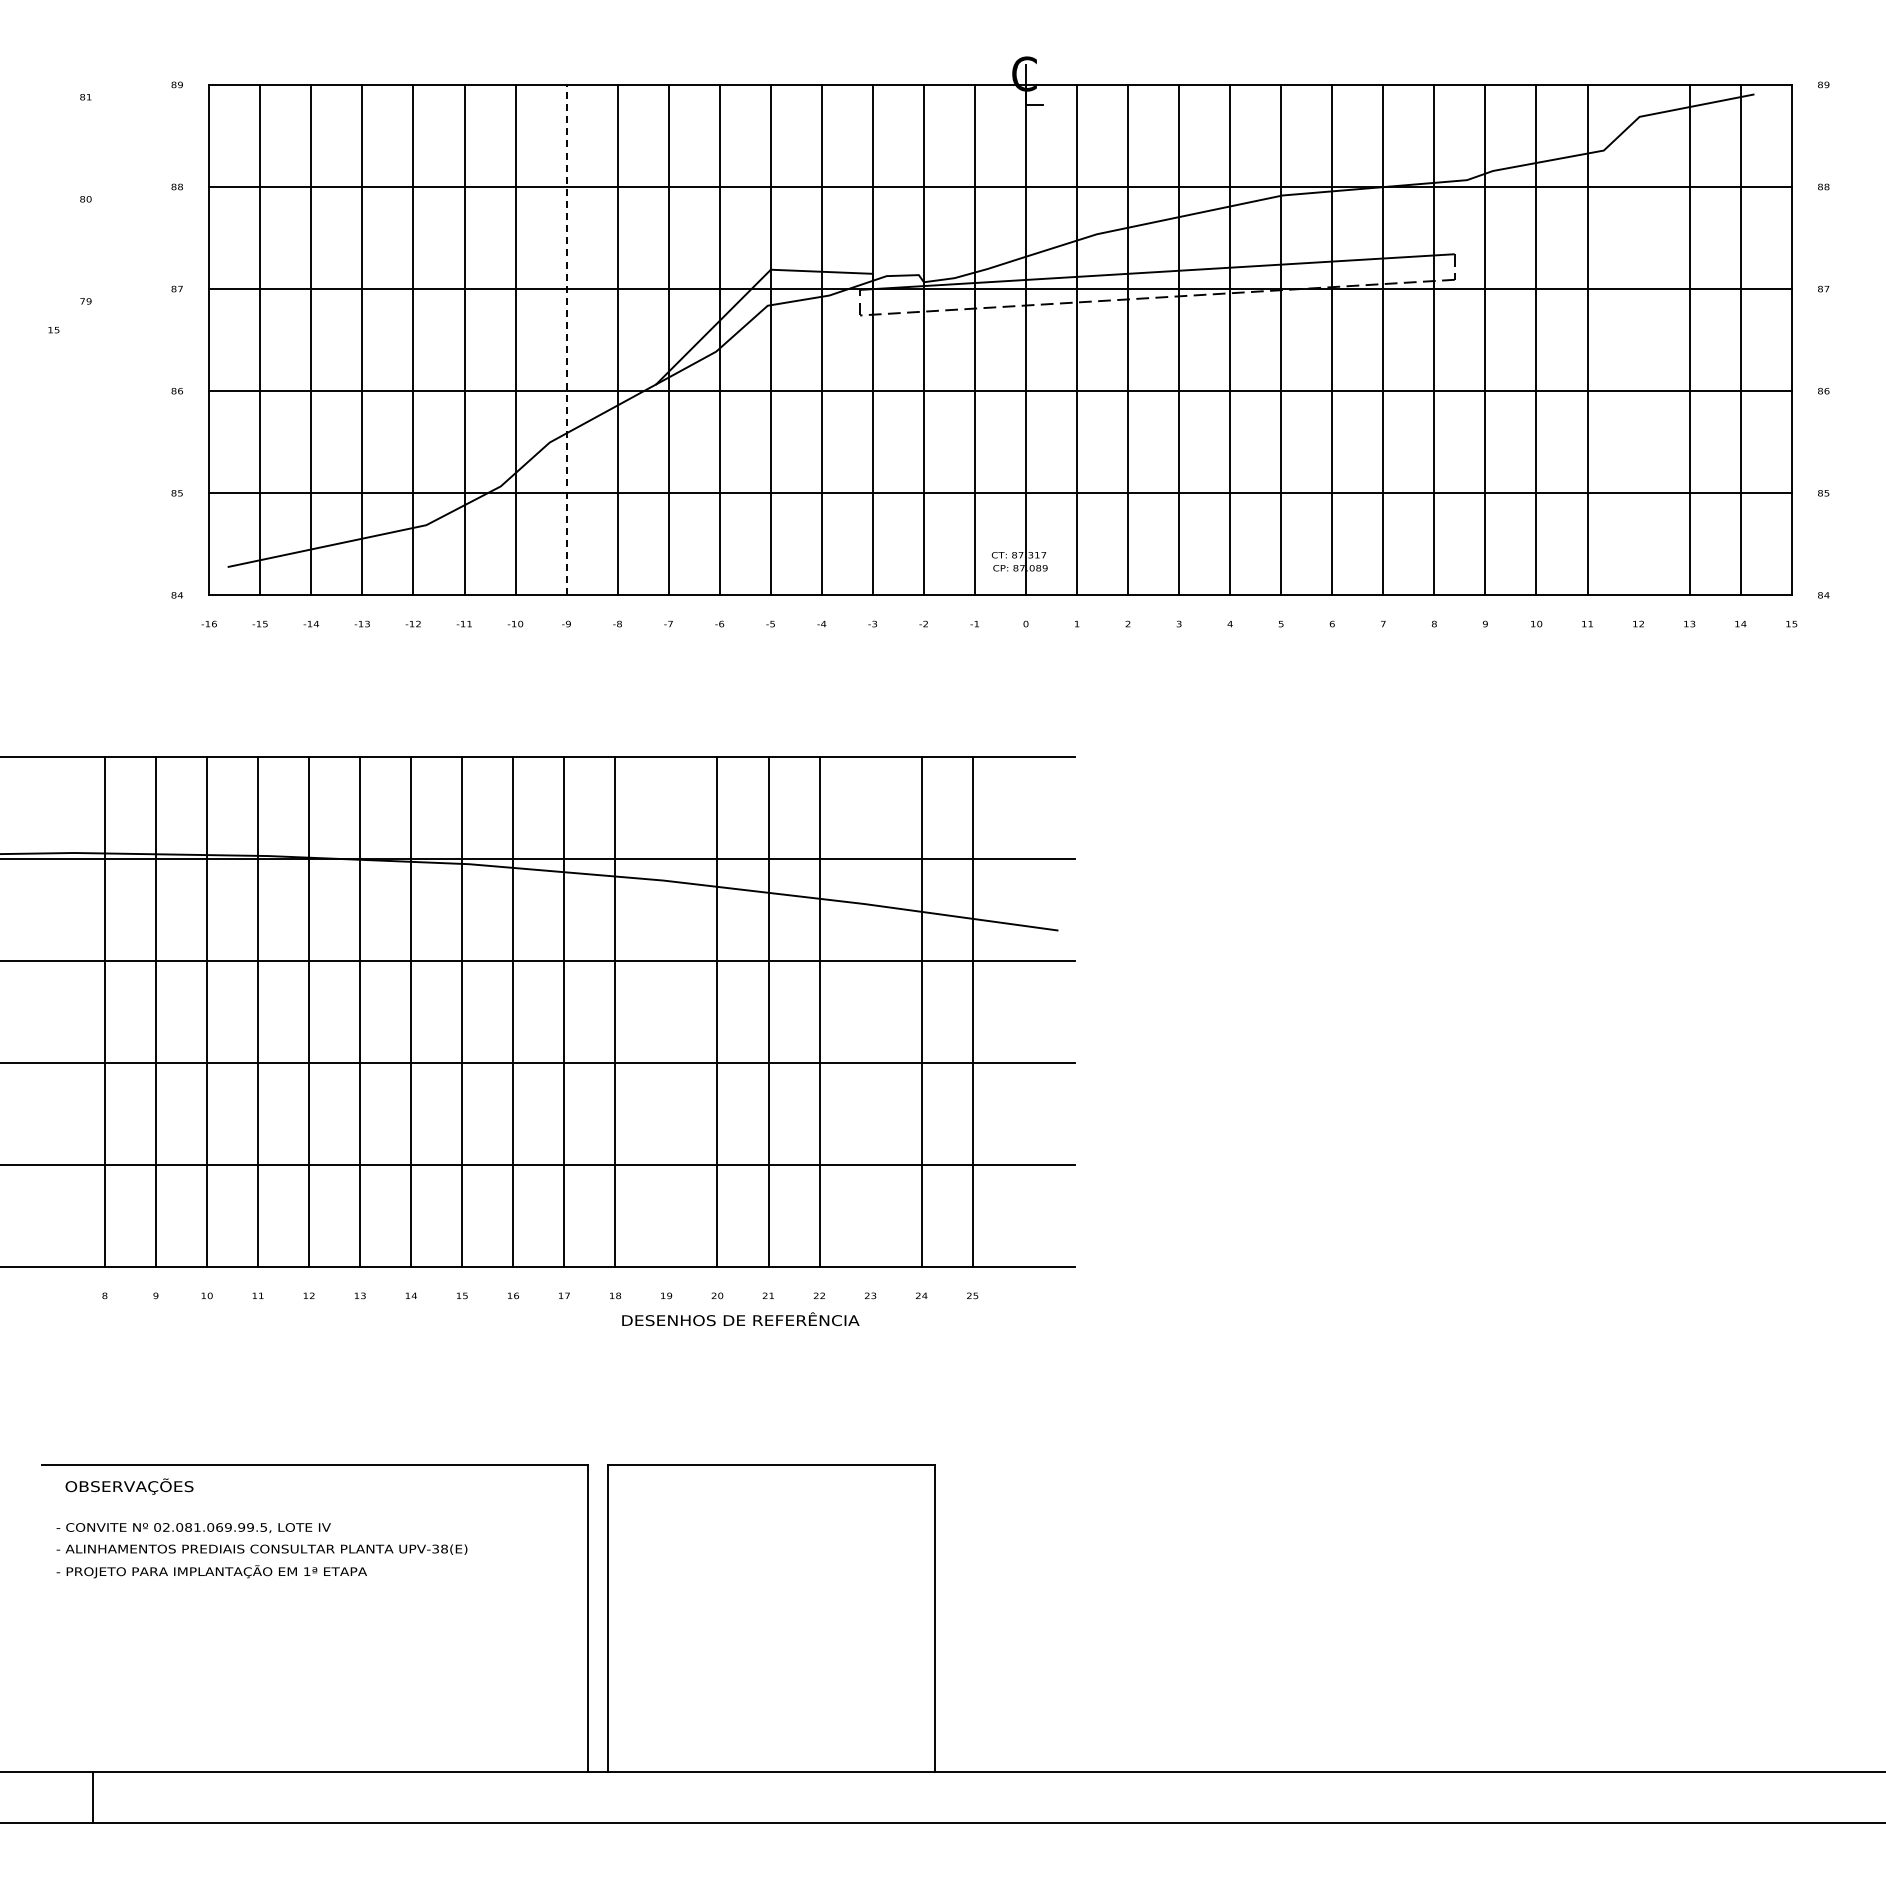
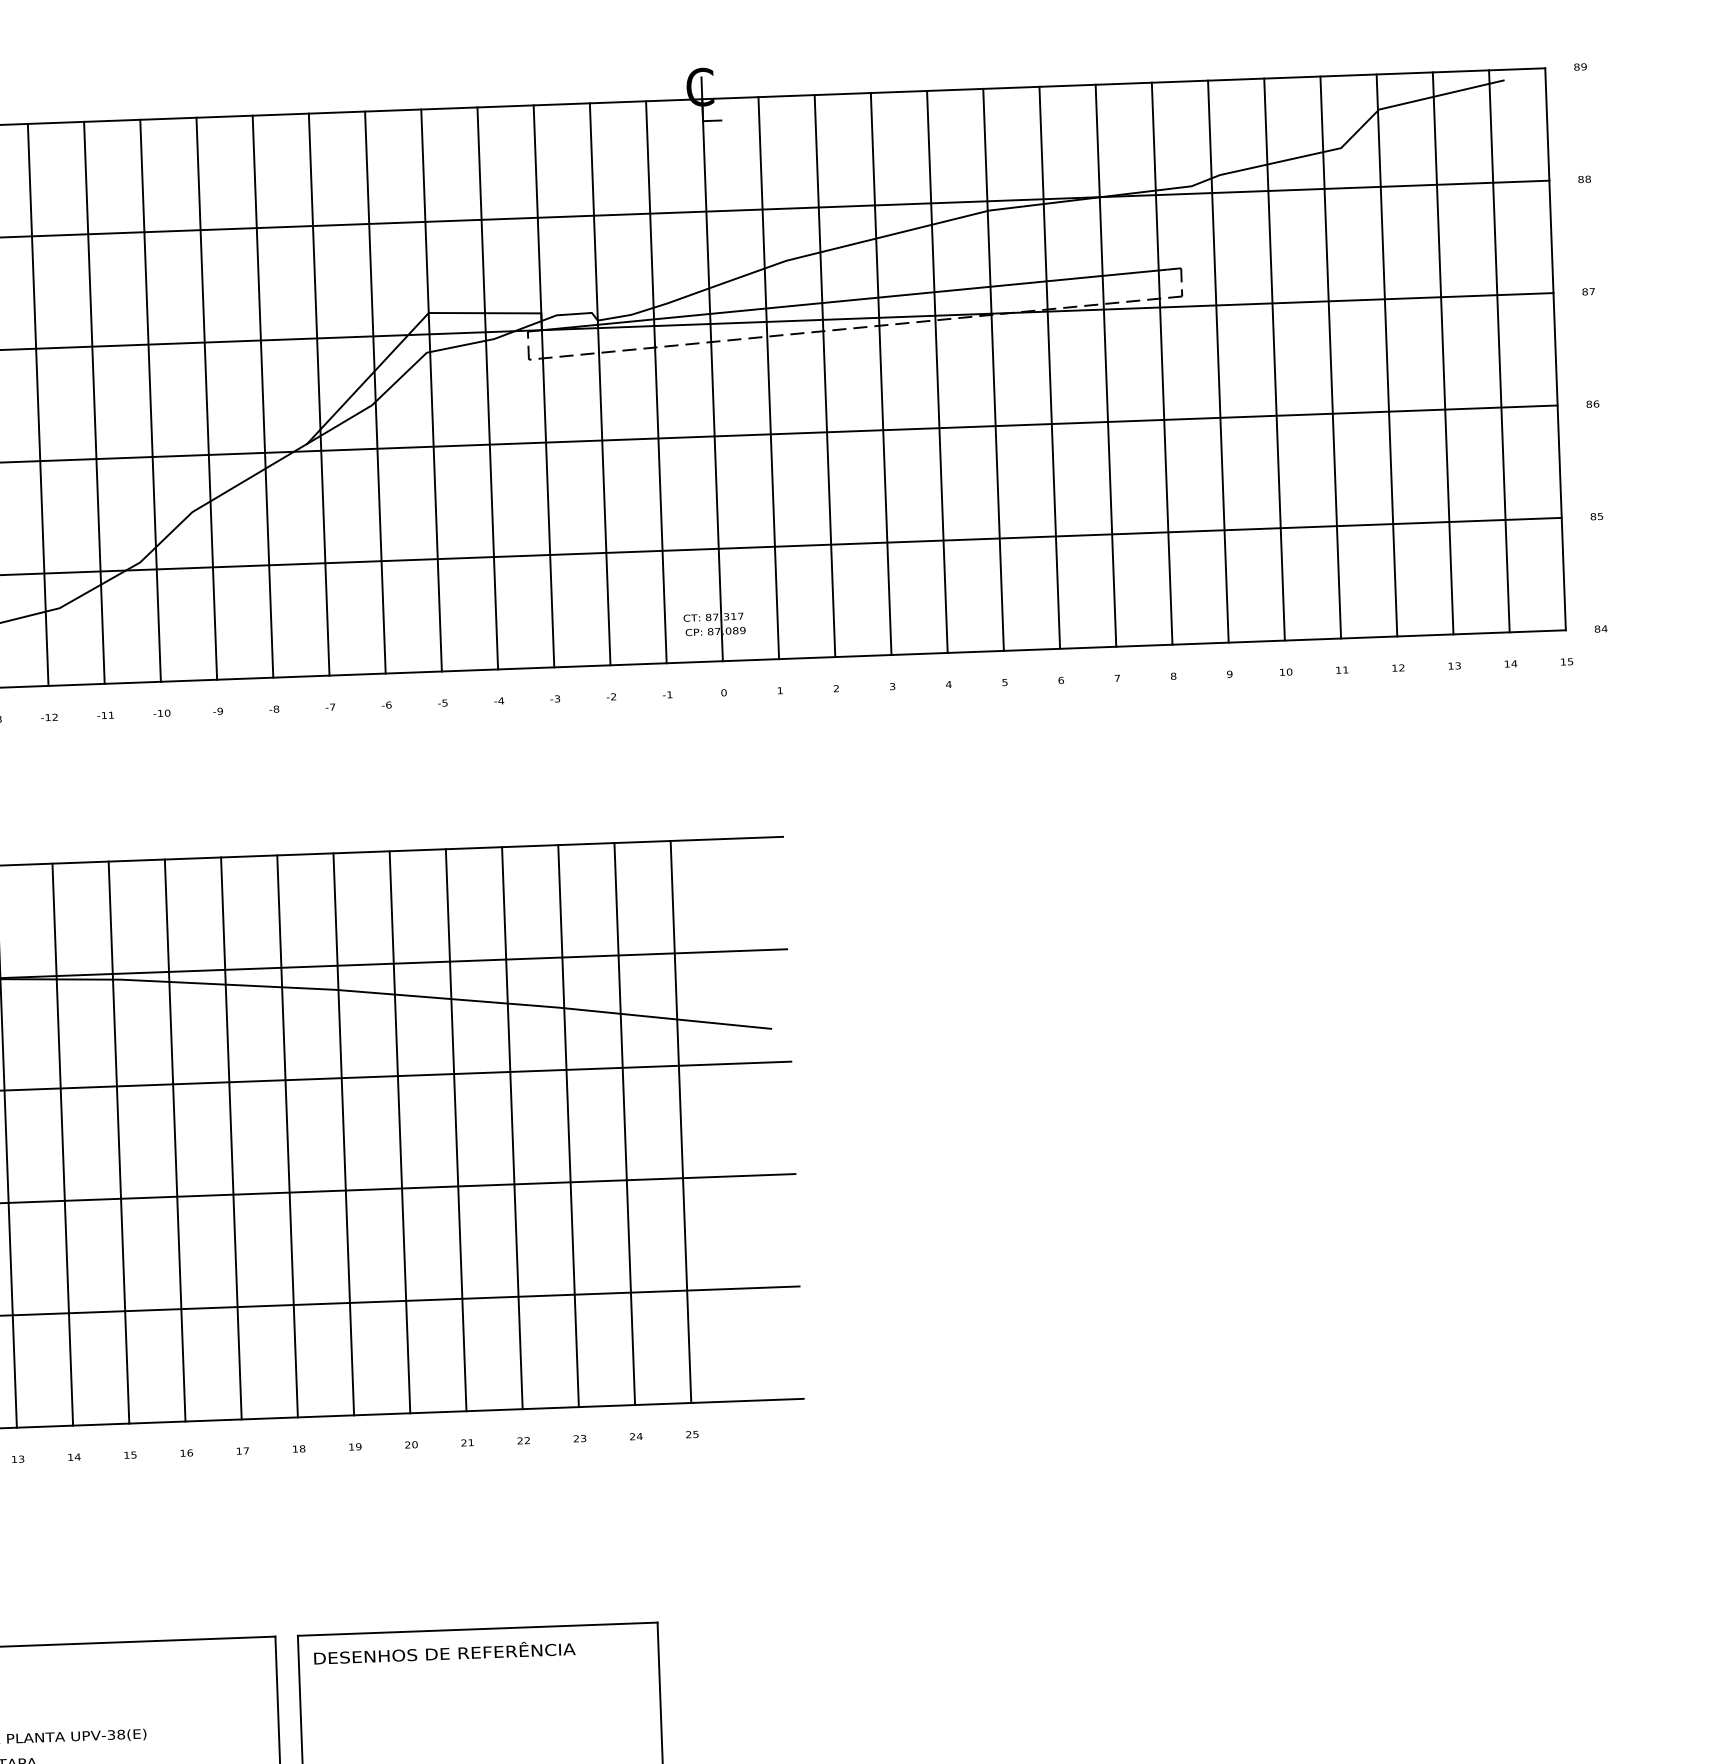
line: (566, 339) -> (206, 398), dashed -> solid
line: (1638, 339) -> (1386, 354), added
line: (666, 1011) -> (343, 1133), added
line: (870, 1011) -> (568, 1125), added
text: (740, 1319) -> (444, 1652), moved

